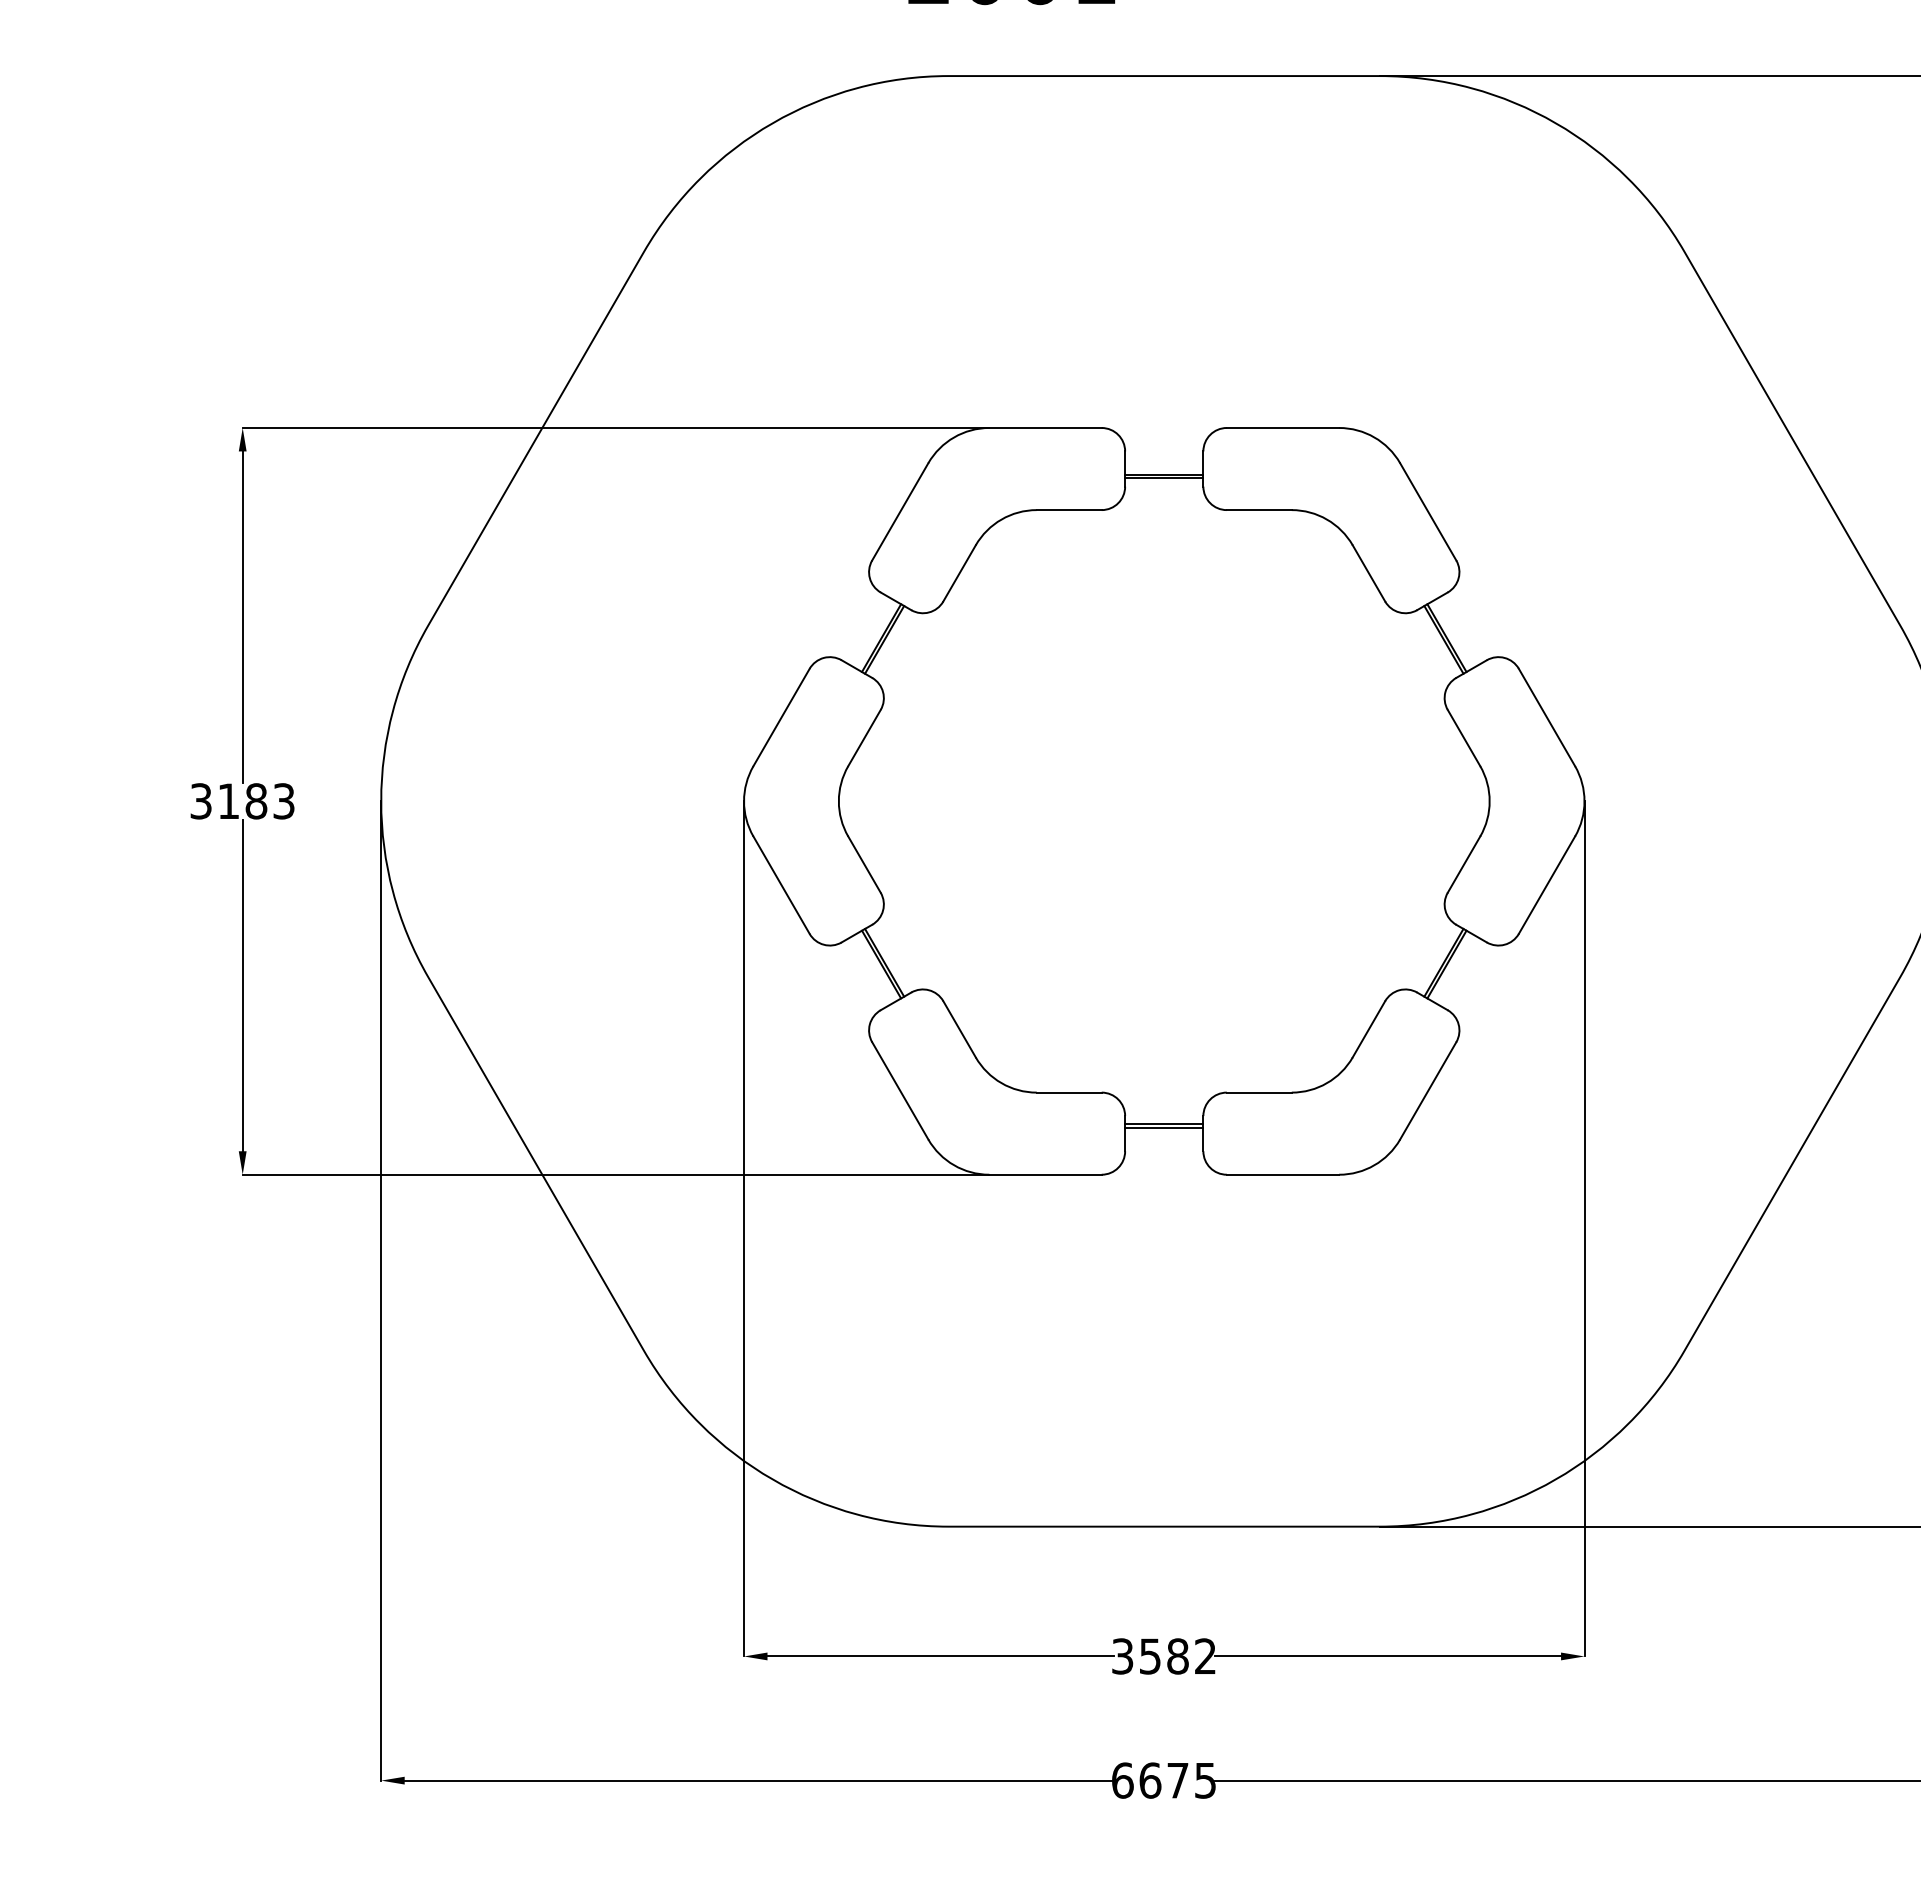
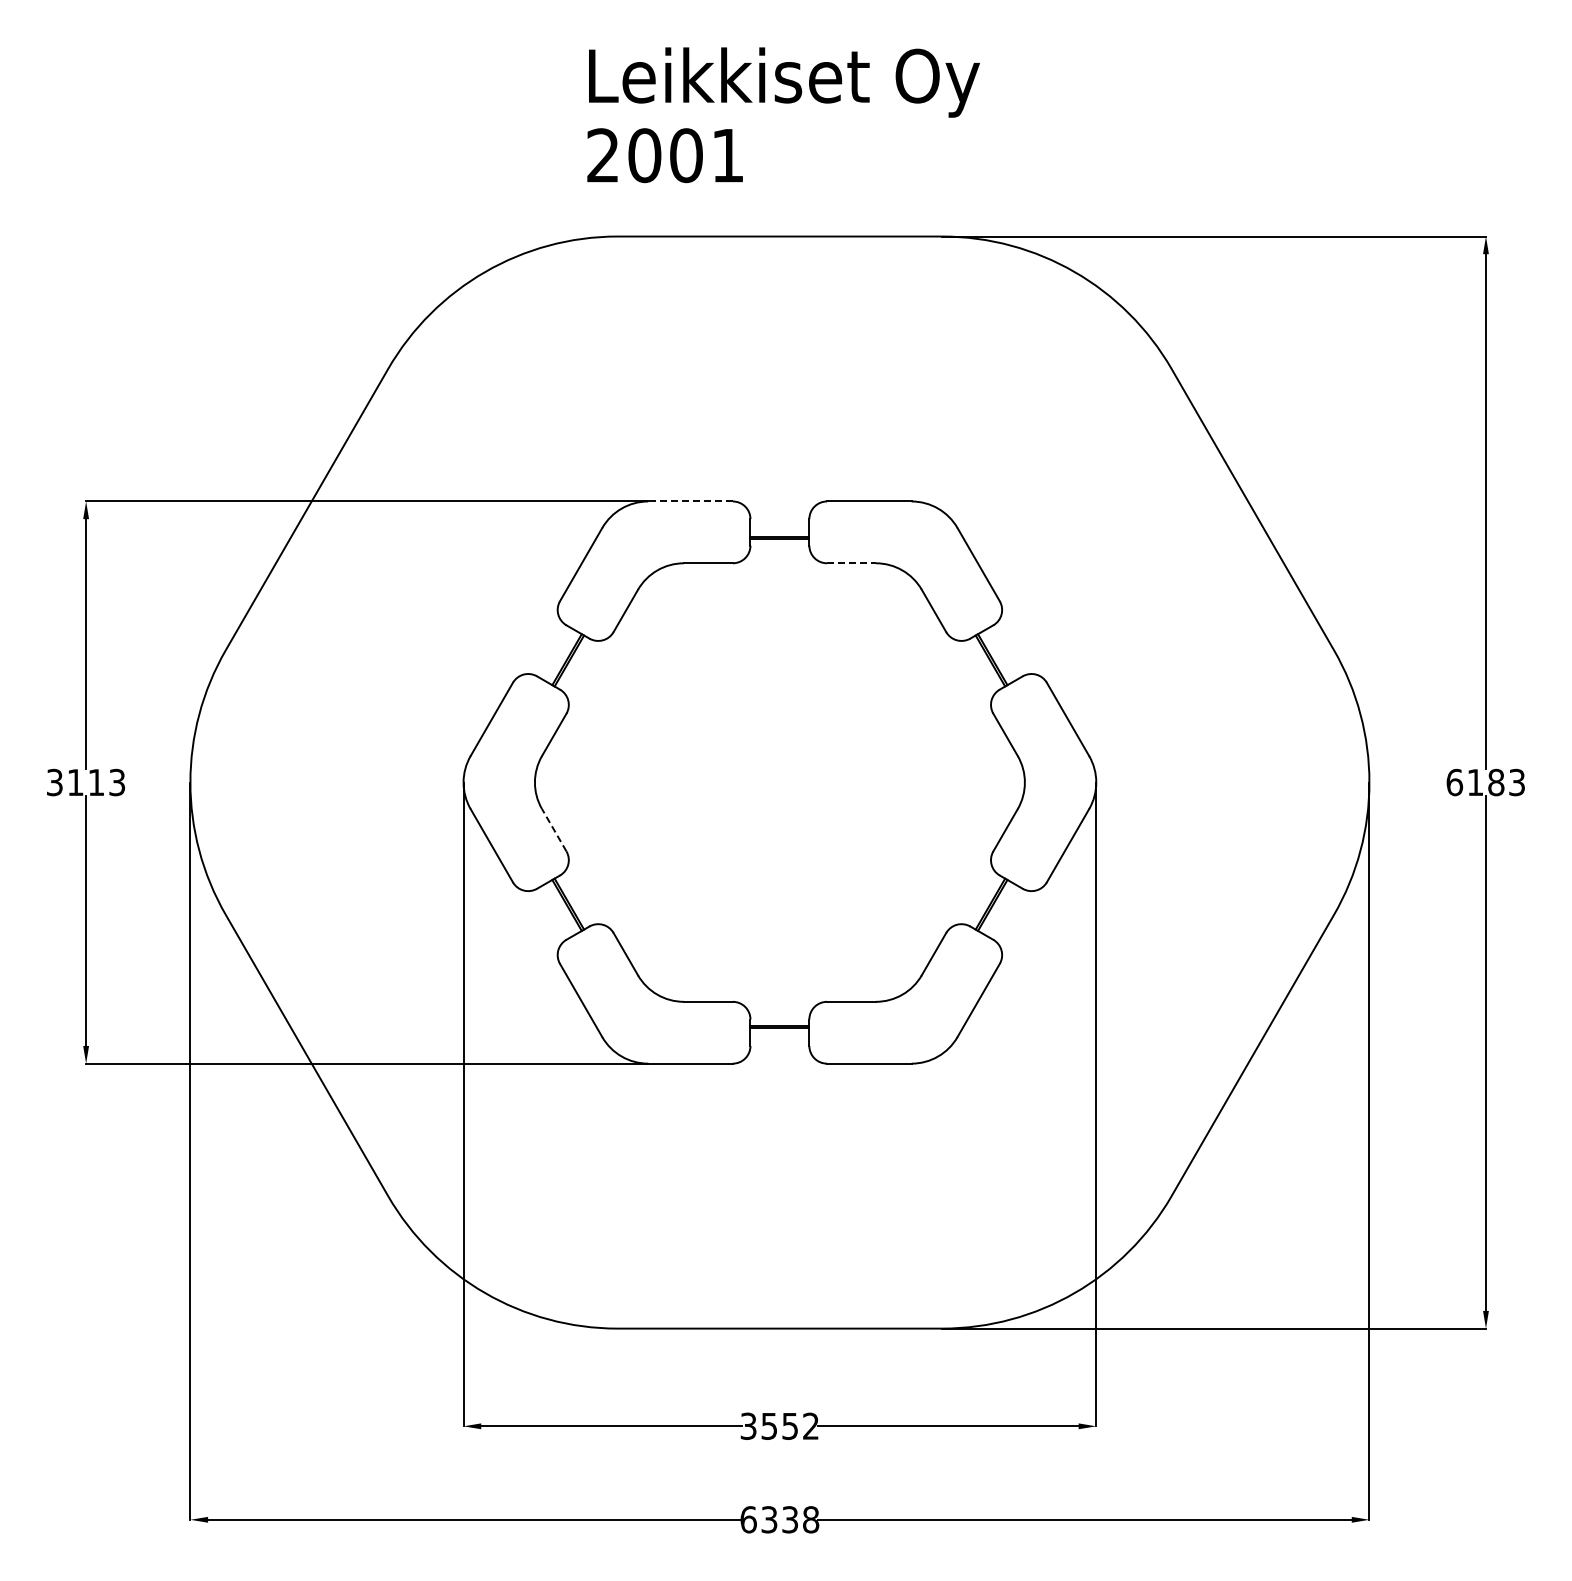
line: (1045, 428) -> (690, 501), solid -> dashed
line: (1259, 510) -> (851, 563), solid -> dashed
text: (256, 801) -> (96, 782), 3183 -> 3113
line: (864, 863) -> (554, 829), solid -> dashed
text: (1178, 1655) -> (790, 1425), 3582 -> 3552
text: (1178, 1780) -> (790, 1519), 6675 -> 6338

